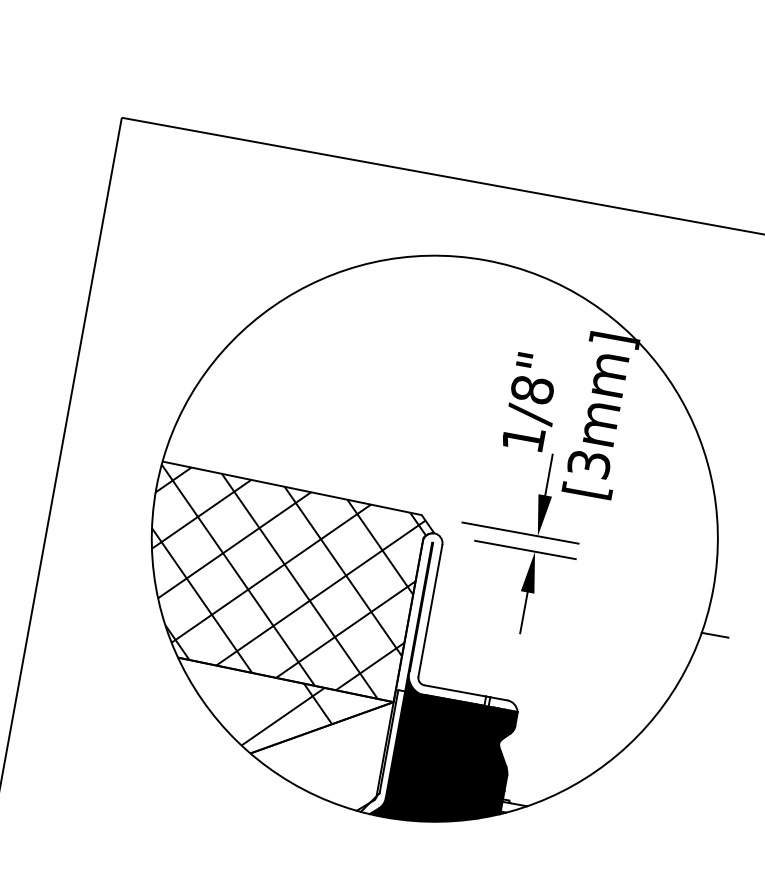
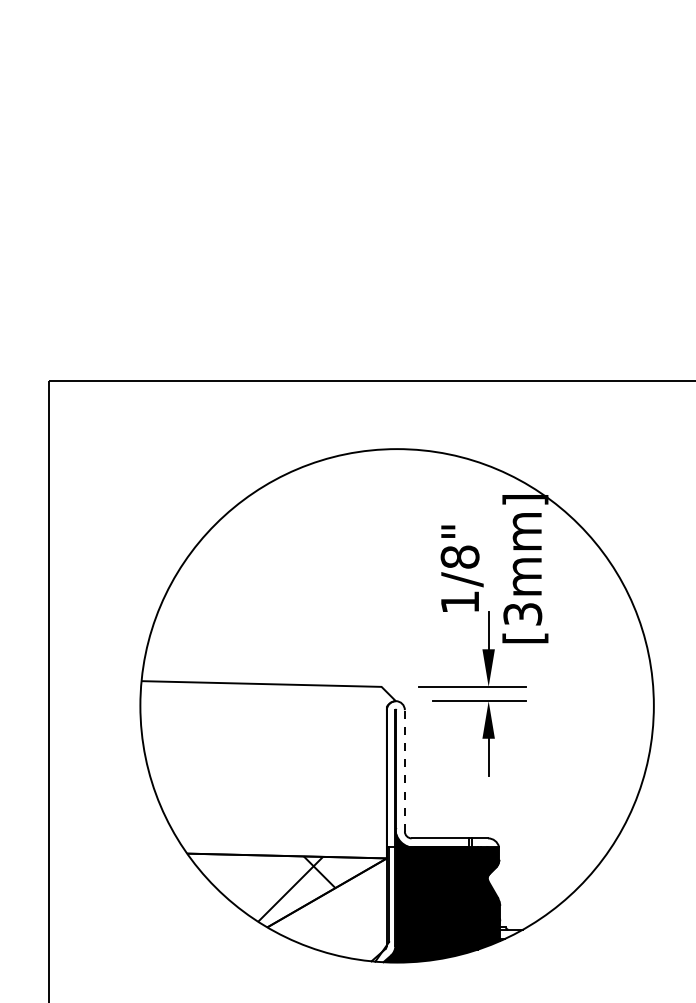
hatch: (278, 581) -> (264, 769), removed
line: (430, 610) -> (404, 770), solid -> dashed
line: (714, 635) -> (662, 746), removed

